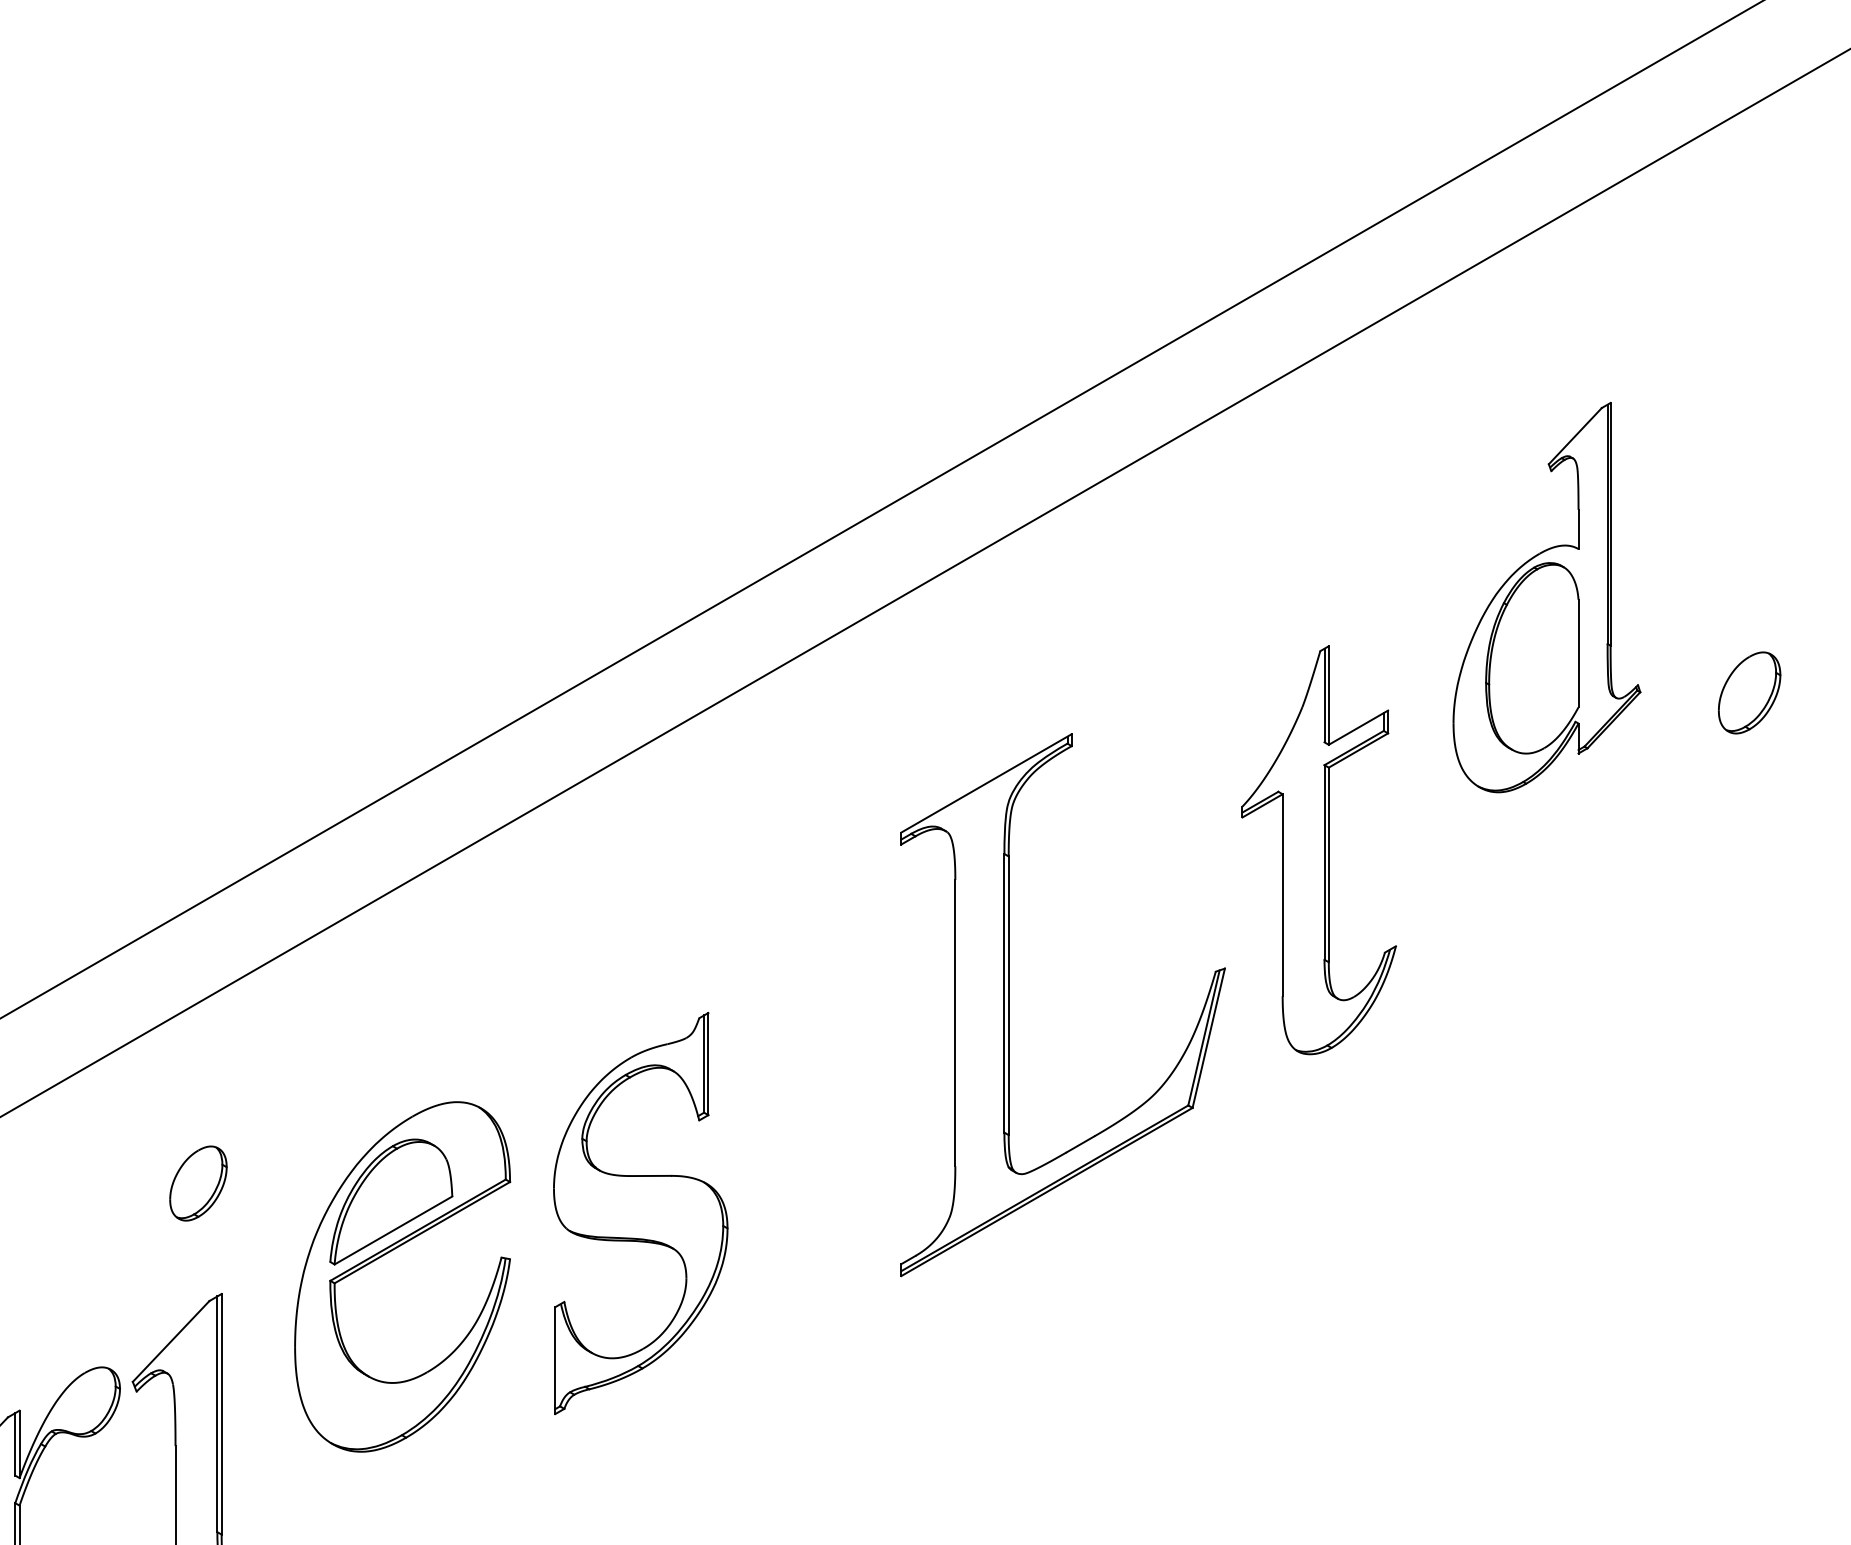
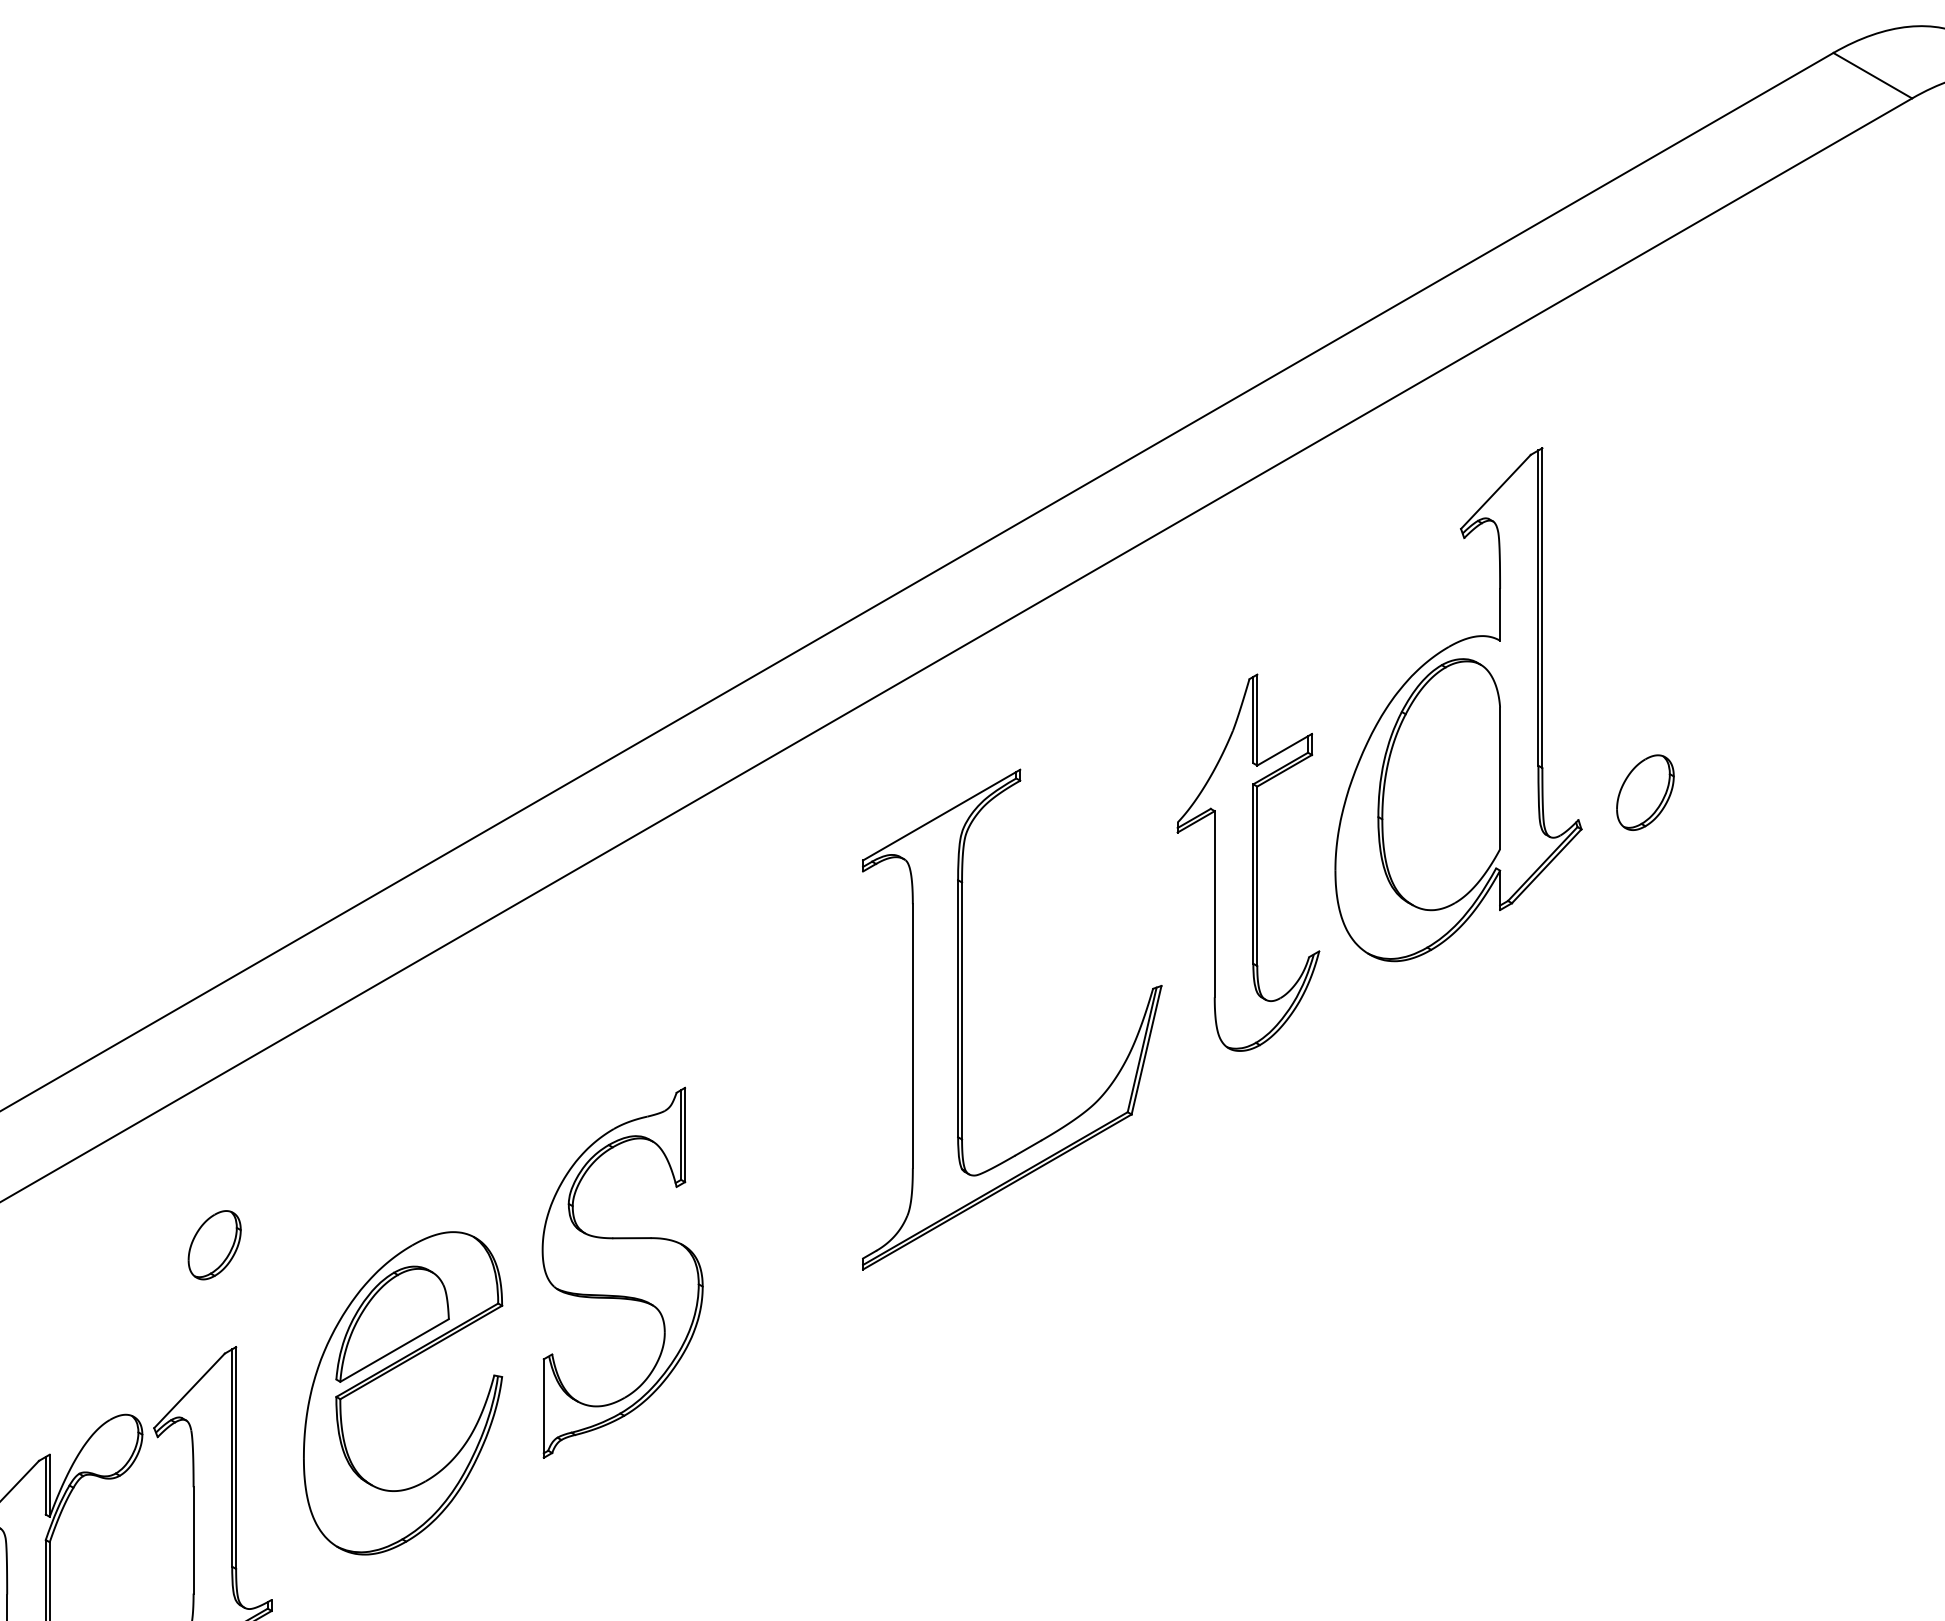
part: (1546, 597) -> (1458, 704), size x1.43
part: (1319, 849) -> (1248, 862), moved
part: (1009, 1004) -> (962, 1019), moved
part: (391, 1252) -> (392, 1370), moved

